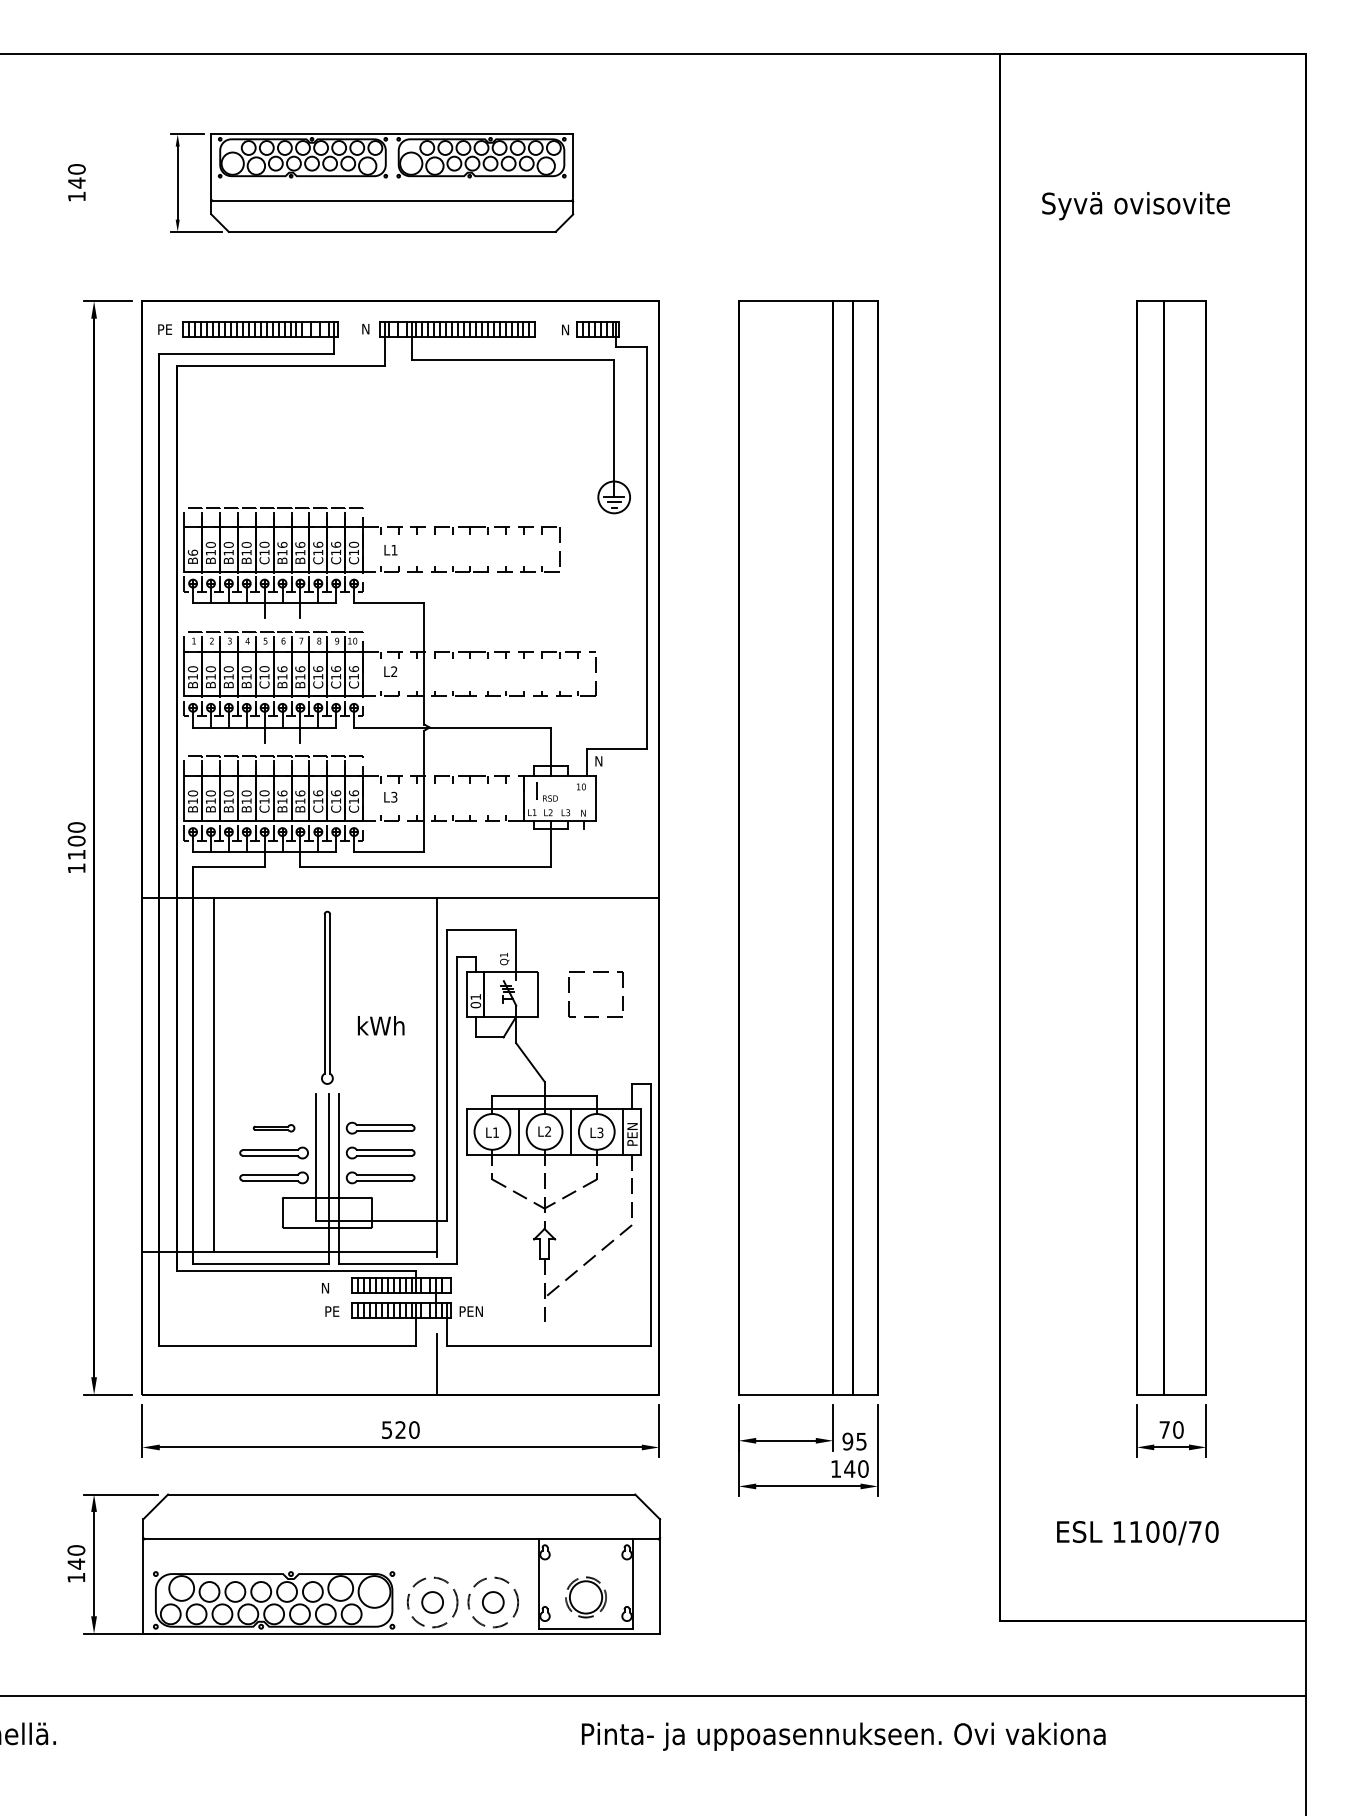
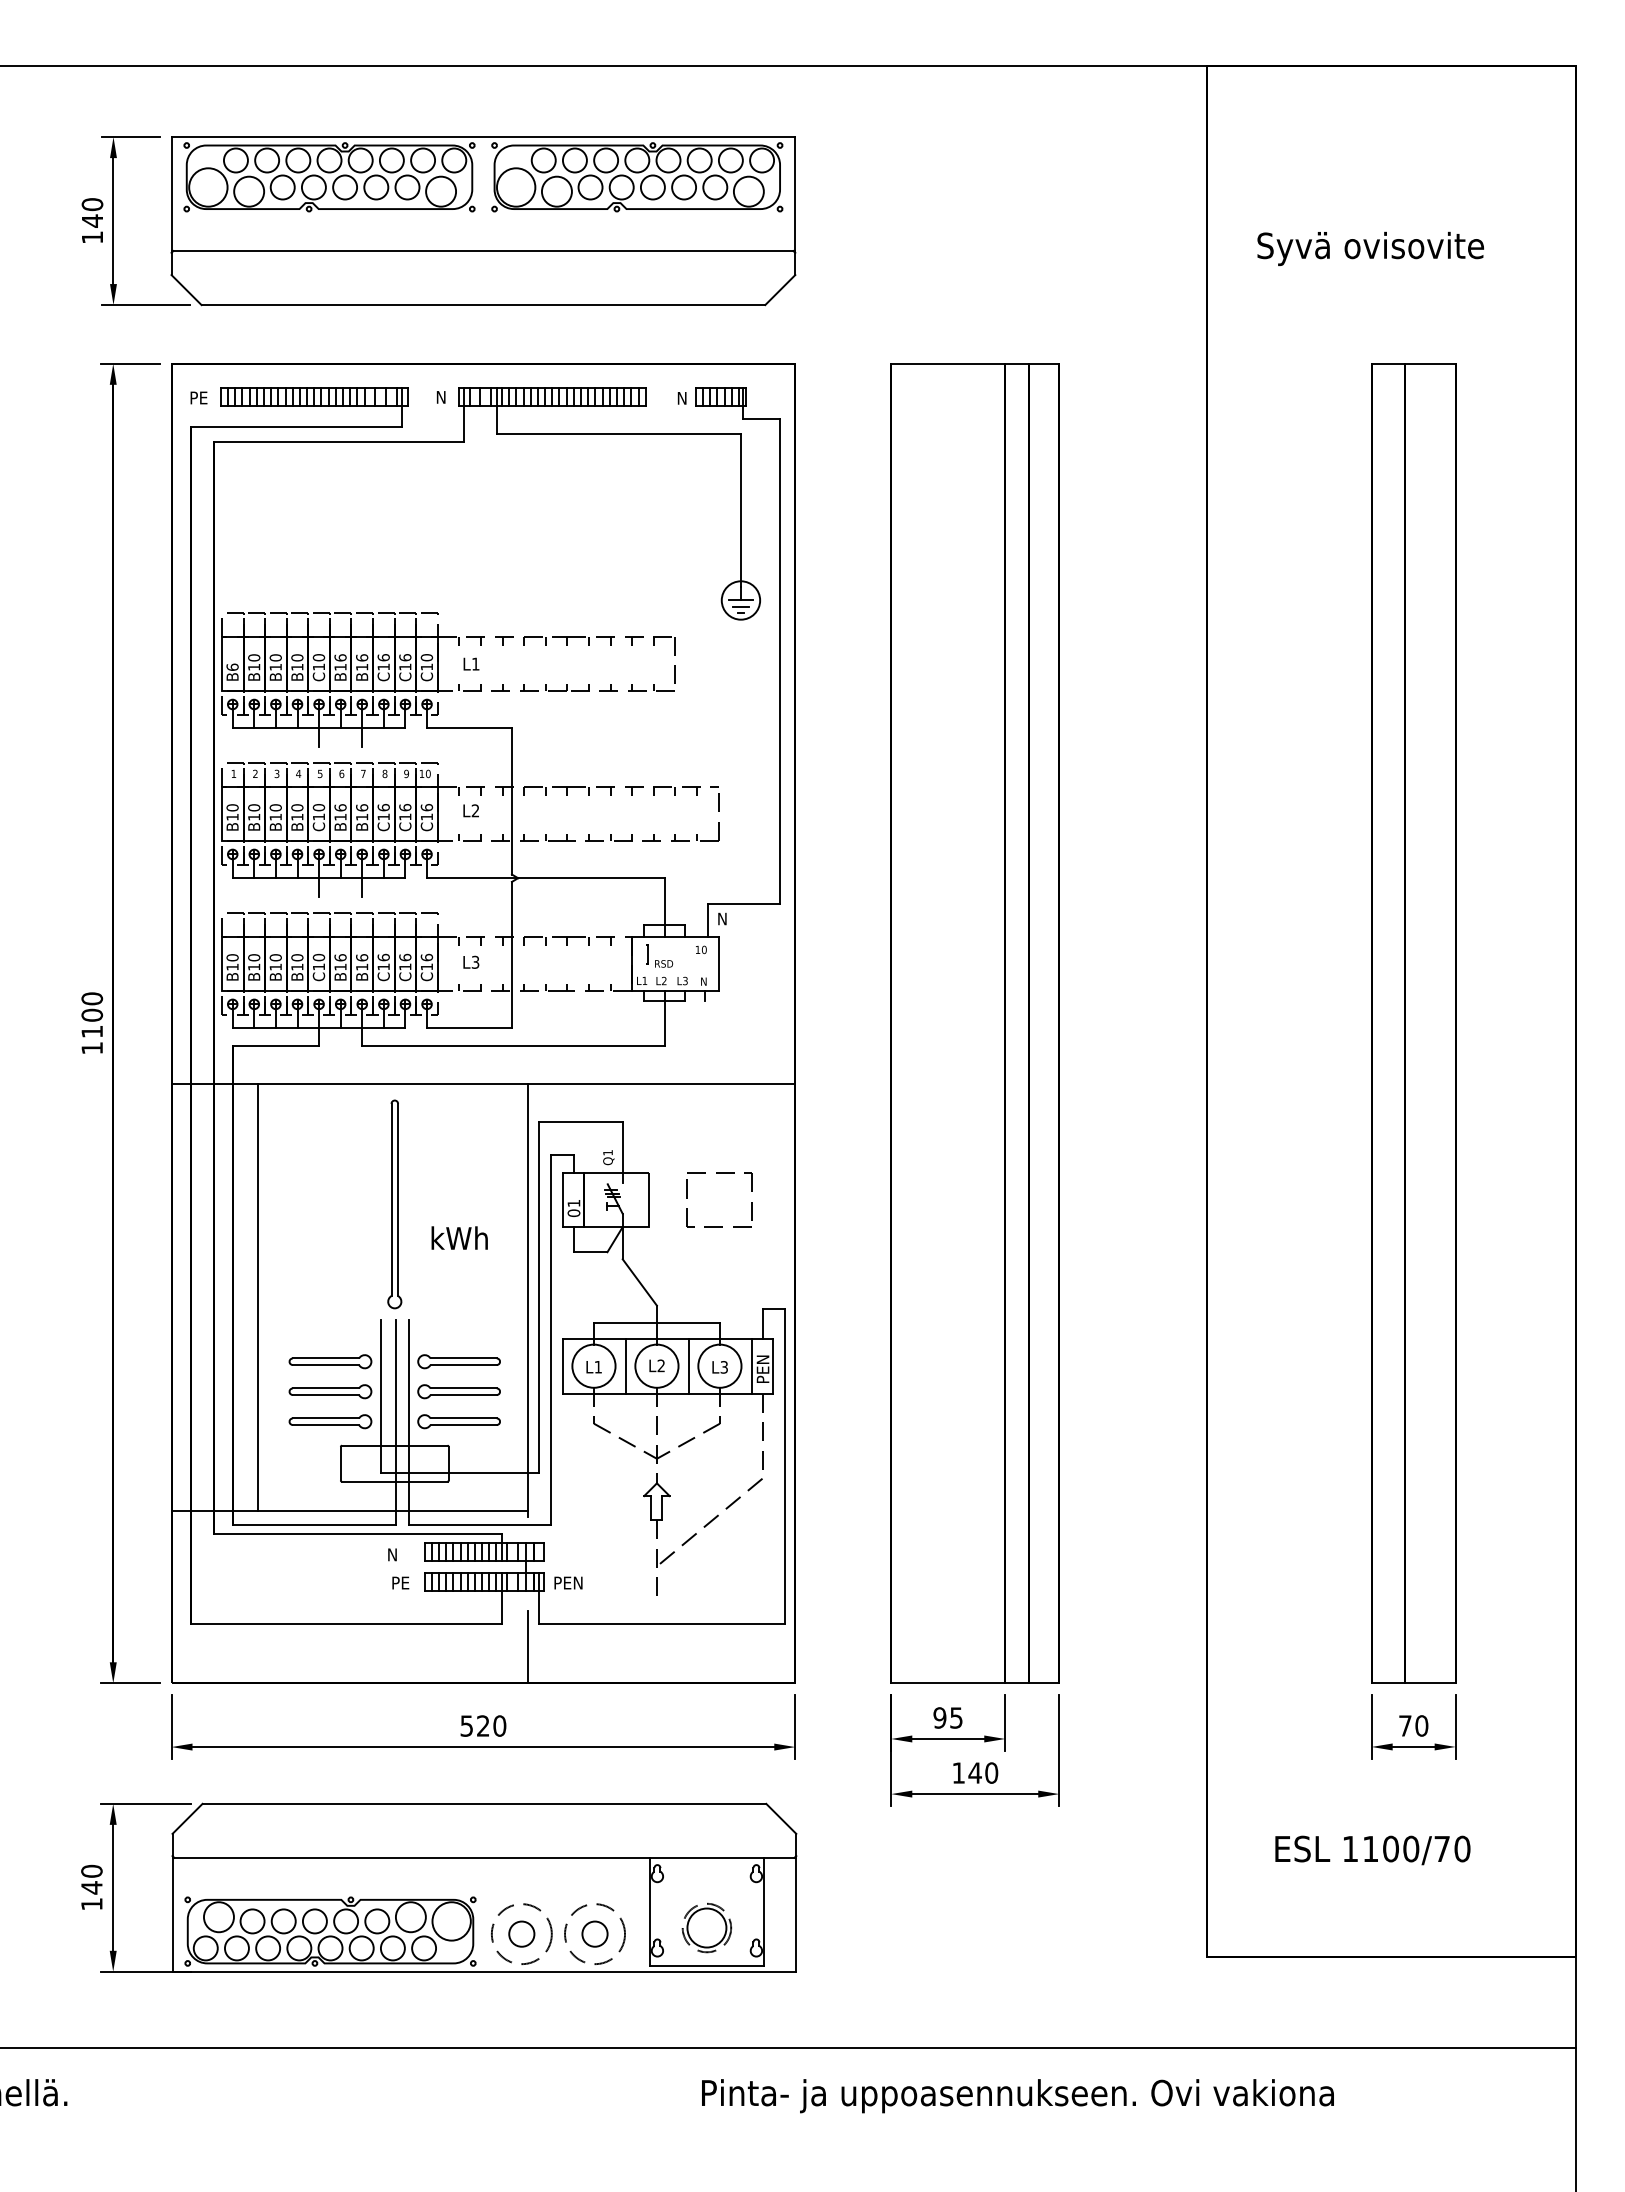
part: (371, 183) -> (448, 221), size x1.43
part: (274, 1127) -> (330, 1361), size x1.67
text: (854, 1441) -> (947, 1717), moved
text: (849, 1468) -> (975, 1772), moved

